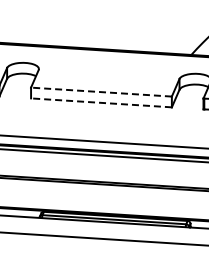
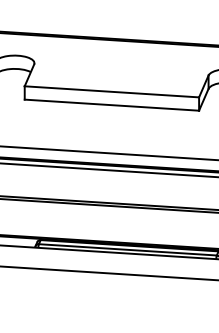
line: (101, 92) -> (111, 92), dashed -> solid
line: (101, 102) -> (111, 104), dashed -> solid

